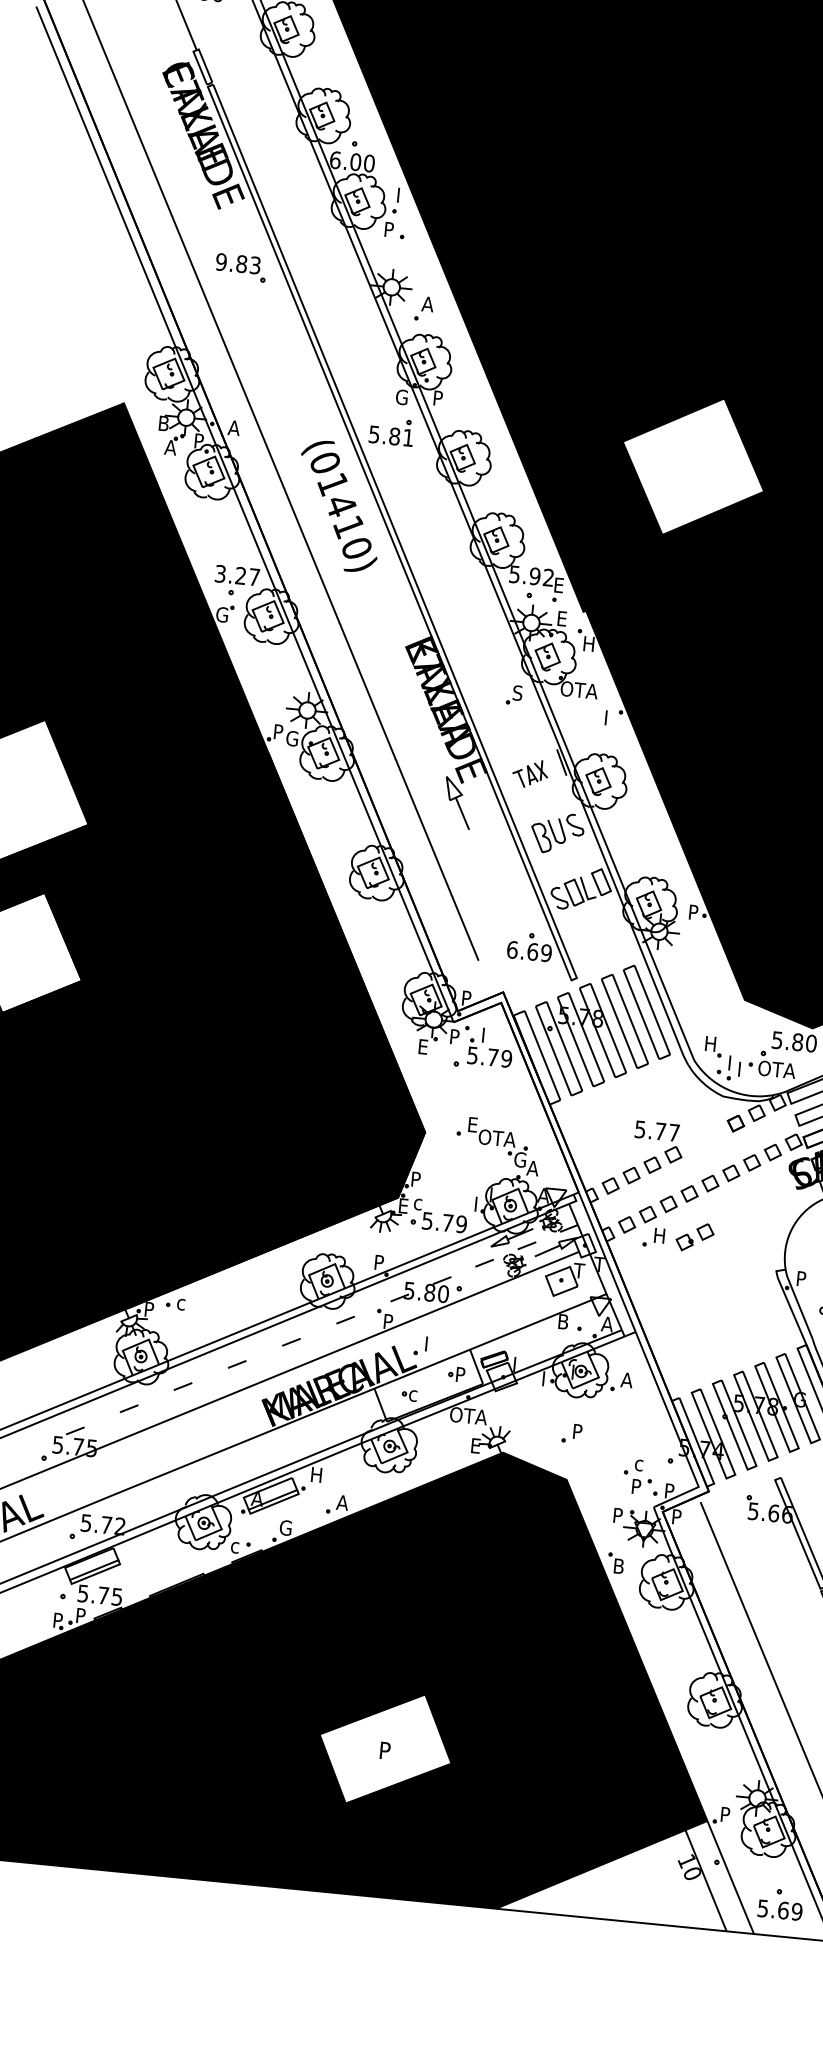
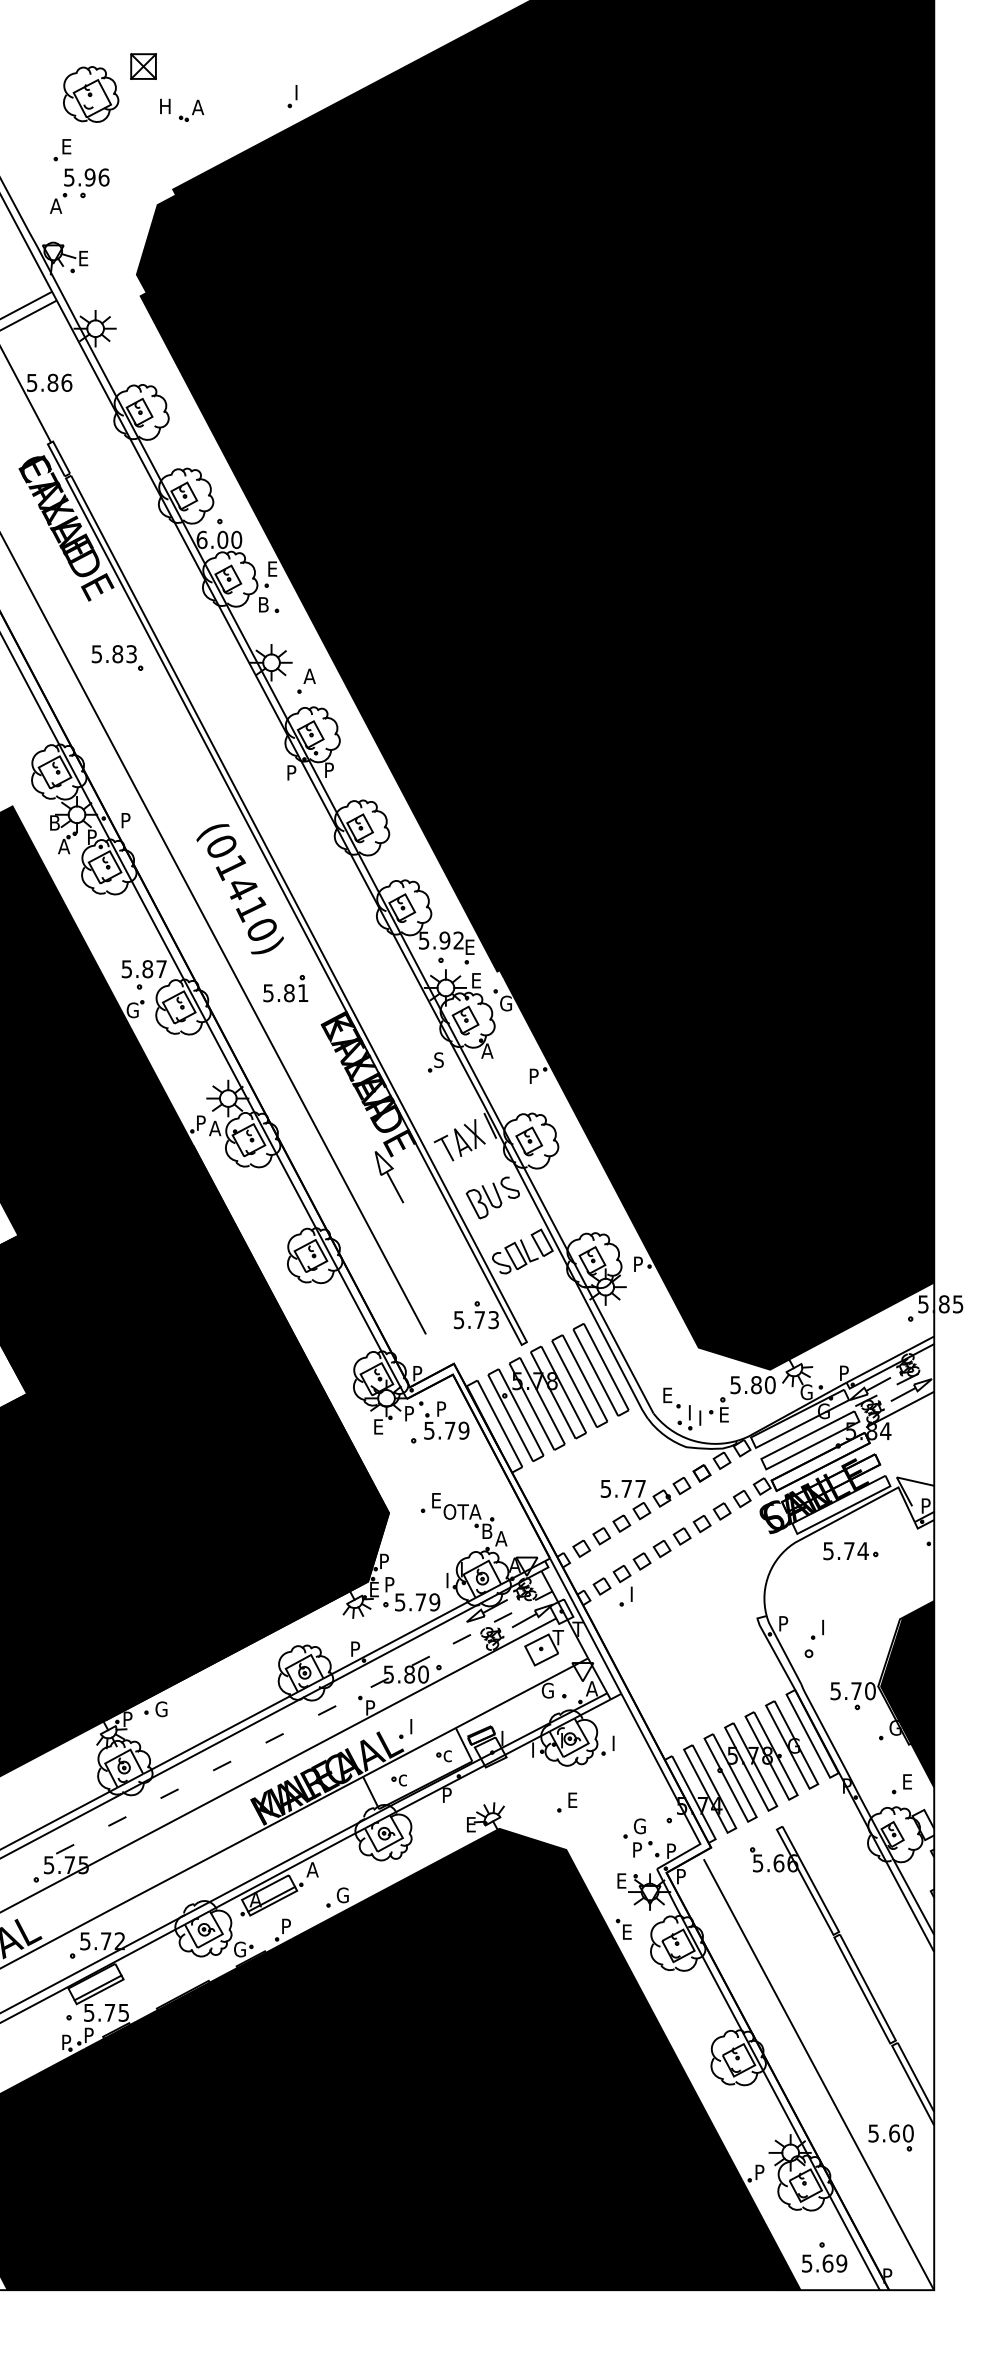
text: (402, 195) -> (273, 568), I -> E
text: (390, 229) -> (264, 604), P -> B
text: (221, 261) -> (96, 653), 9.83 -> 5.83
text: (401, 396) -> (292, 772), G -> P
text: (234, 428) -> (126, 820), A -> P
part: (391, 431) -> (285, 988), moved
fill: (693, 467) -> (594, 814), added
text: (230, 575) -> (137, 969), 3.27 -> 5.87
text: (589, 644) -> (506, 1003), H -> G
text: (578, 689) -> (500, 1050), OTA -> A
text: (610, 714) -> (534, 1072), I -> P
text: (292, 738) -> (215, 1128), G -> A
part: (530, 773) -> (459, 1140), size x1.43
text: (529, 952) -> (476, 1320), 6.69 -> 5.73
text: (487, 1032) -> (442, 1405), I -> P
text: (711, 1044) -> (669, 1395), H -> E
text: (777, 1069) -> (738, 1414), OTA -> E
text: (520, 1159) -> (487, 1531), G -> B
text: (418, 1202) -> (389, 1584), c -> P
text: (660, 1235) -> (636, 1593), H -> I
part: (694, 1237) -> (671, 1492), moved
text: (183, 1303) -> (161, 1709), c -> G
text: (563, 1321) -> (547, 1690), B -> G
text: (460, 1374) -> (448, 1754), P -> c
text: (627, 1379) -> (617, 1742), A -> I
text: (468, 1416) -> (460, 1795), OTA -> P
text: (578, 1431) -> (573, 1799), P -> E
text: (640, 1463) -> (639, 1826), c -> G
text: (315, 1474) -> (312, 1869), H -> A
text: (342, 1502) -> (342, 1895), A -> G
text: (618, 1515) -> (622, 1880), P -> E
text: (285, 1528) -> (287, 1926), G -> P
text: (236, 1546) -> (239, 1949), c -> G
text: (621, 1565) -> (630, 1931), B -> E
fill: (385, 1748) -> (409, 2139), added
fill: (629, 1867) -> (668, 2235), added

